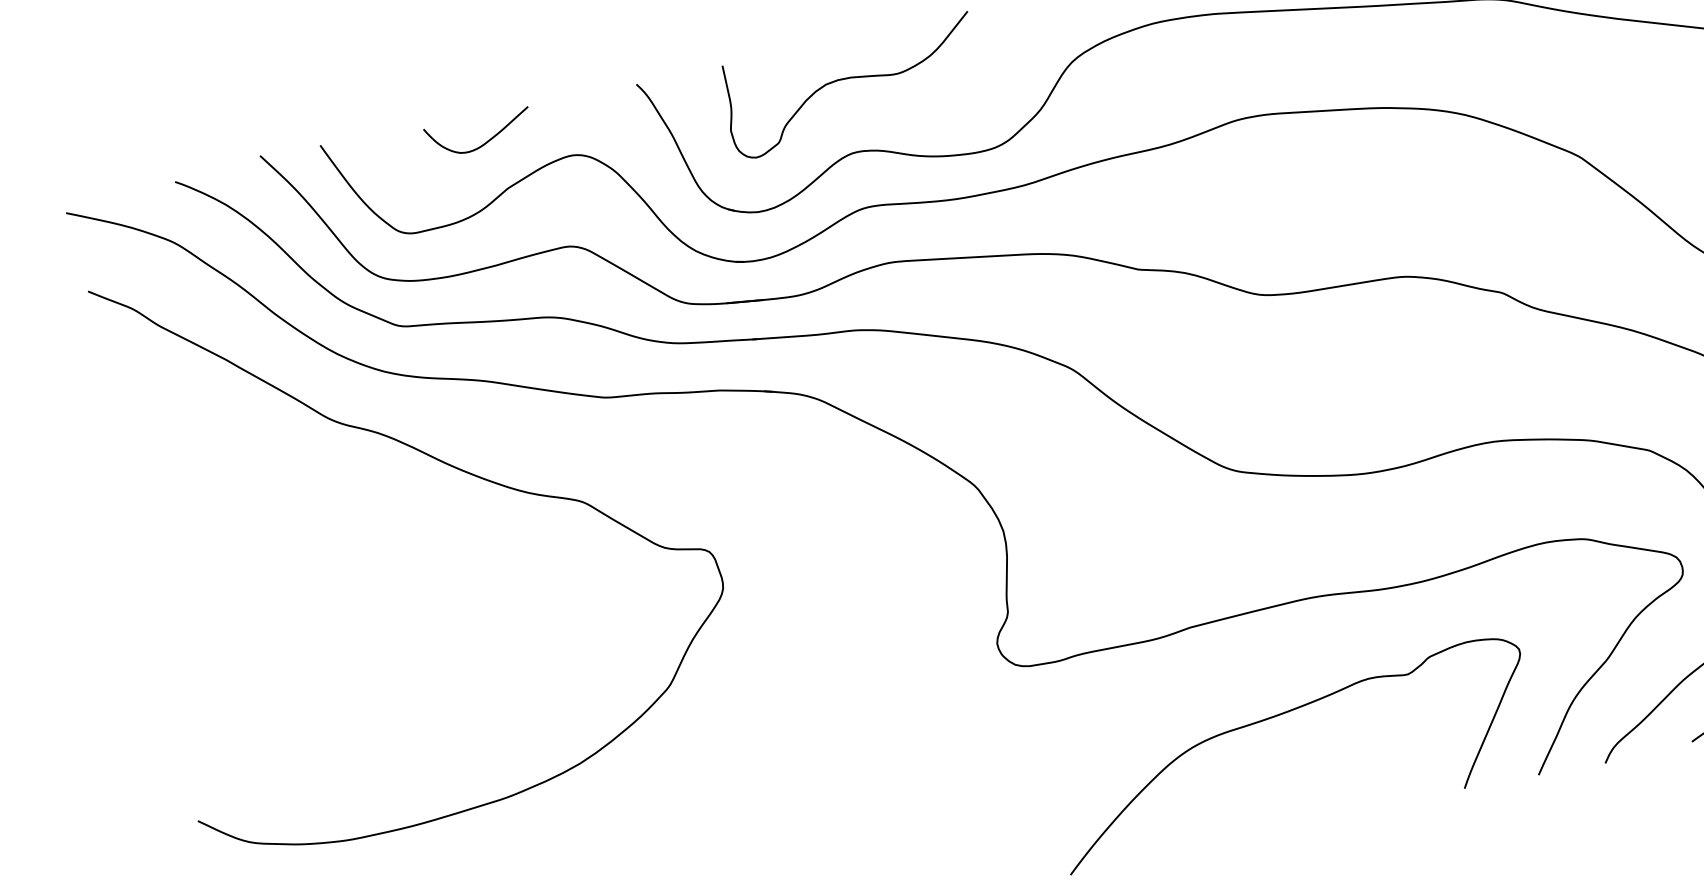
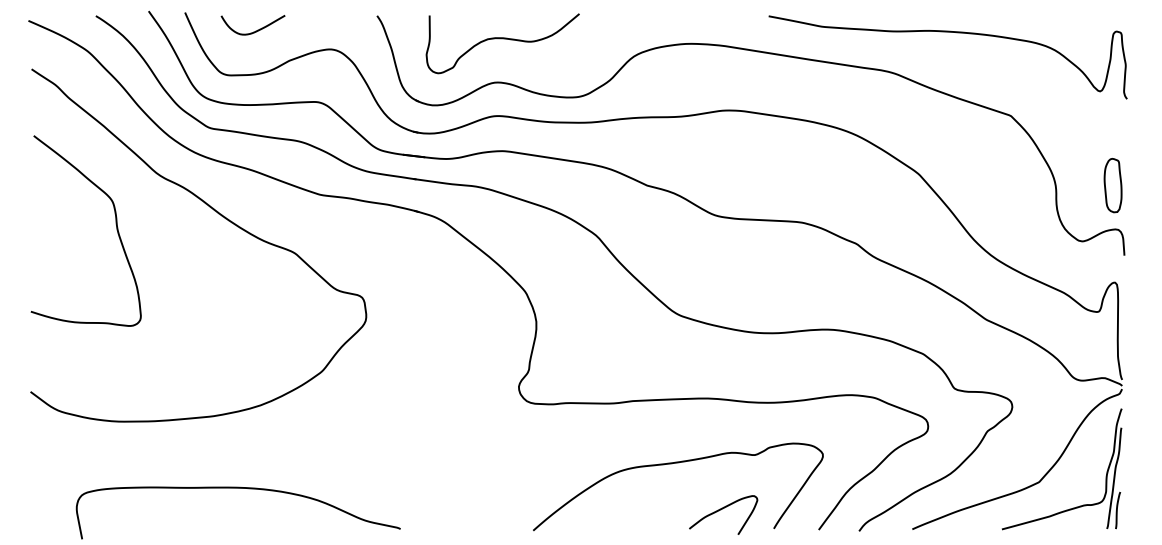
curve: (484, 141) -> (255, 30), moved
curve: (279, 517) -> (115, 224), added
curve: (1370, 777) -> (720, 510), added

